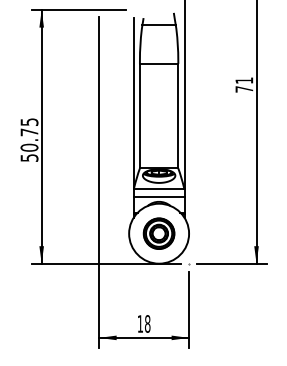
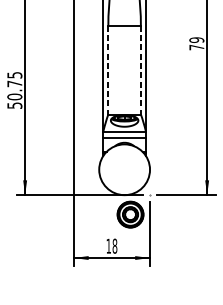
text: (244, 80) -> (196, 39), 71 -> 79
line: (139, 116) -> (108, 70), solid -> dashed
line: (178, 116) -> (141, 70), solid -> dashed
part: (158, 233) -> (130, 214), moved

